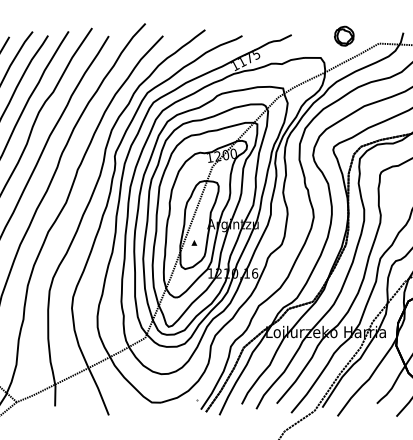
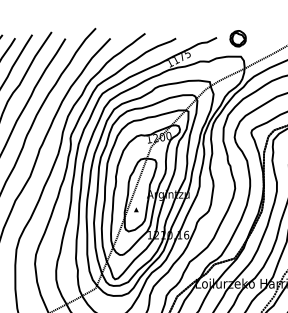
part: (344, 35) -> (238, 38), moved

